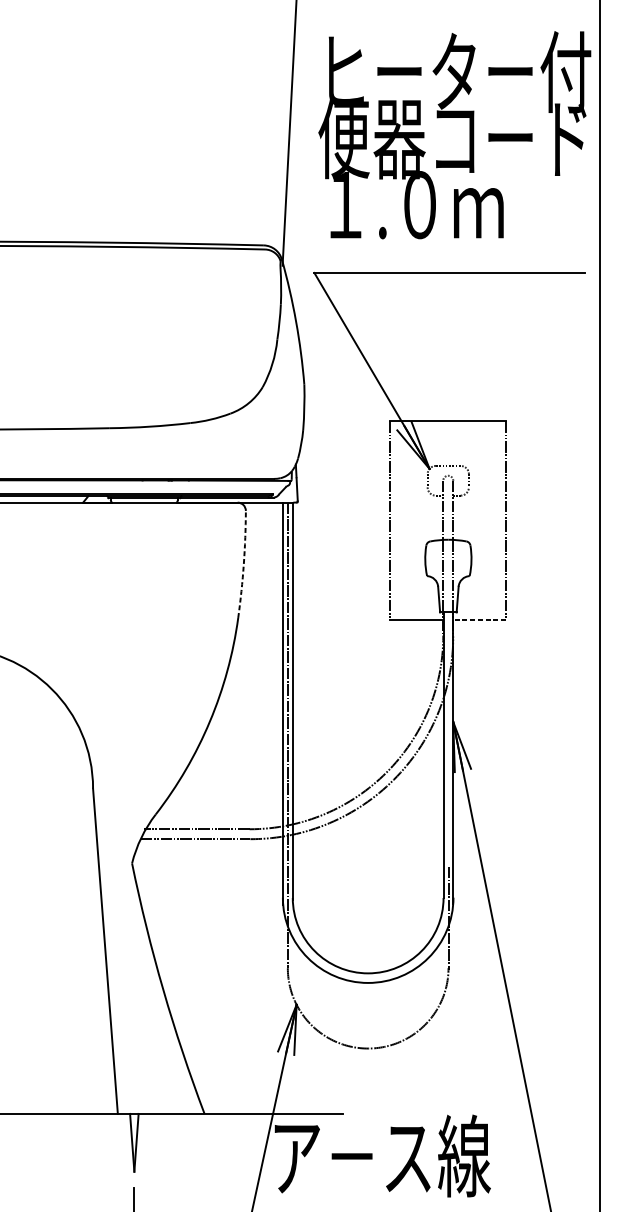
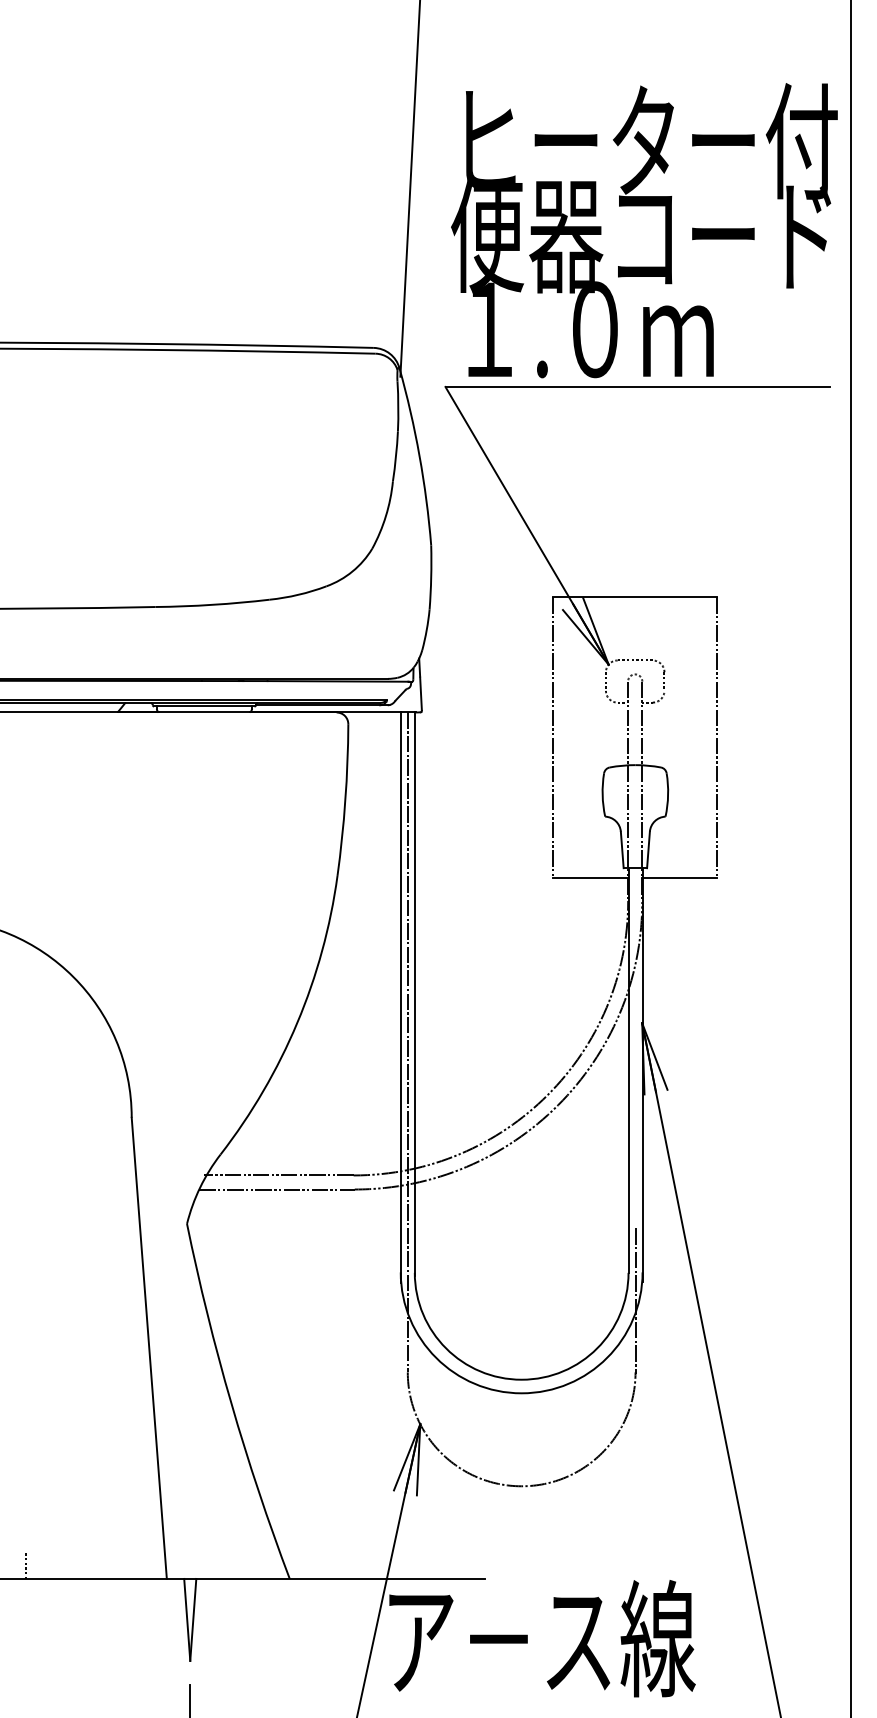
text: (454, 135) -> (644, 230), moved
arc: (243, 564) -> (345, 800), dashed -> solid
line: (479, 619) -> (679, 878), dashed -> solid
line: (18, 1104) -> (26, 1565), added

